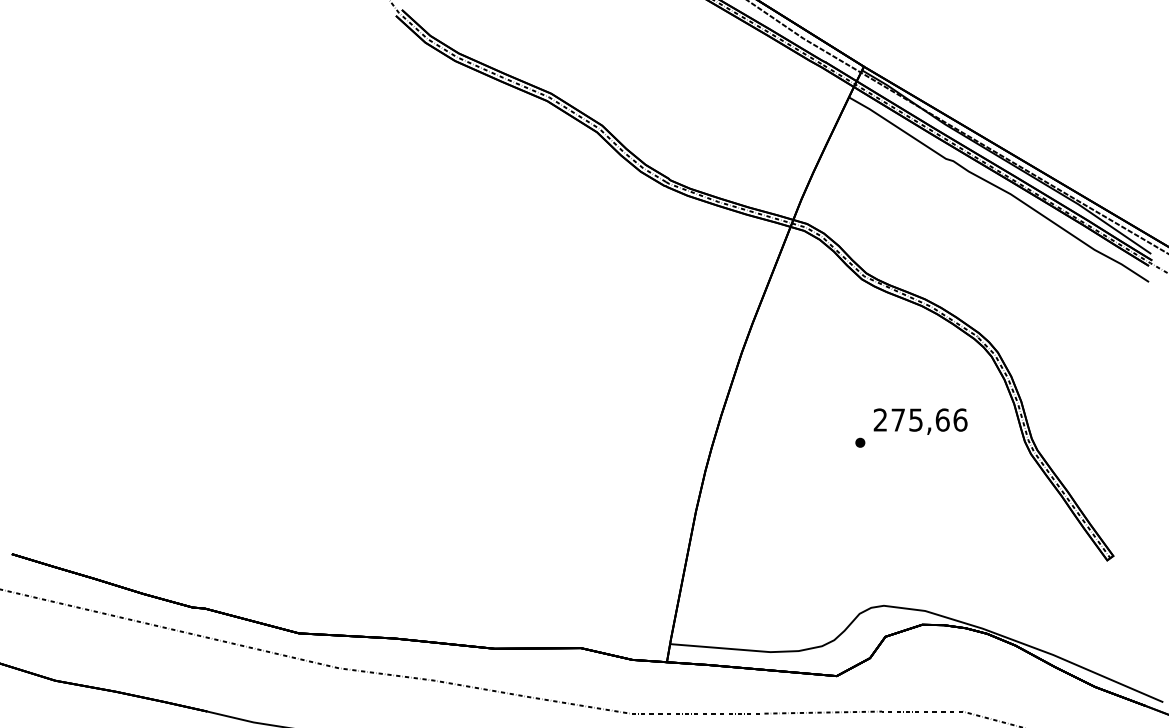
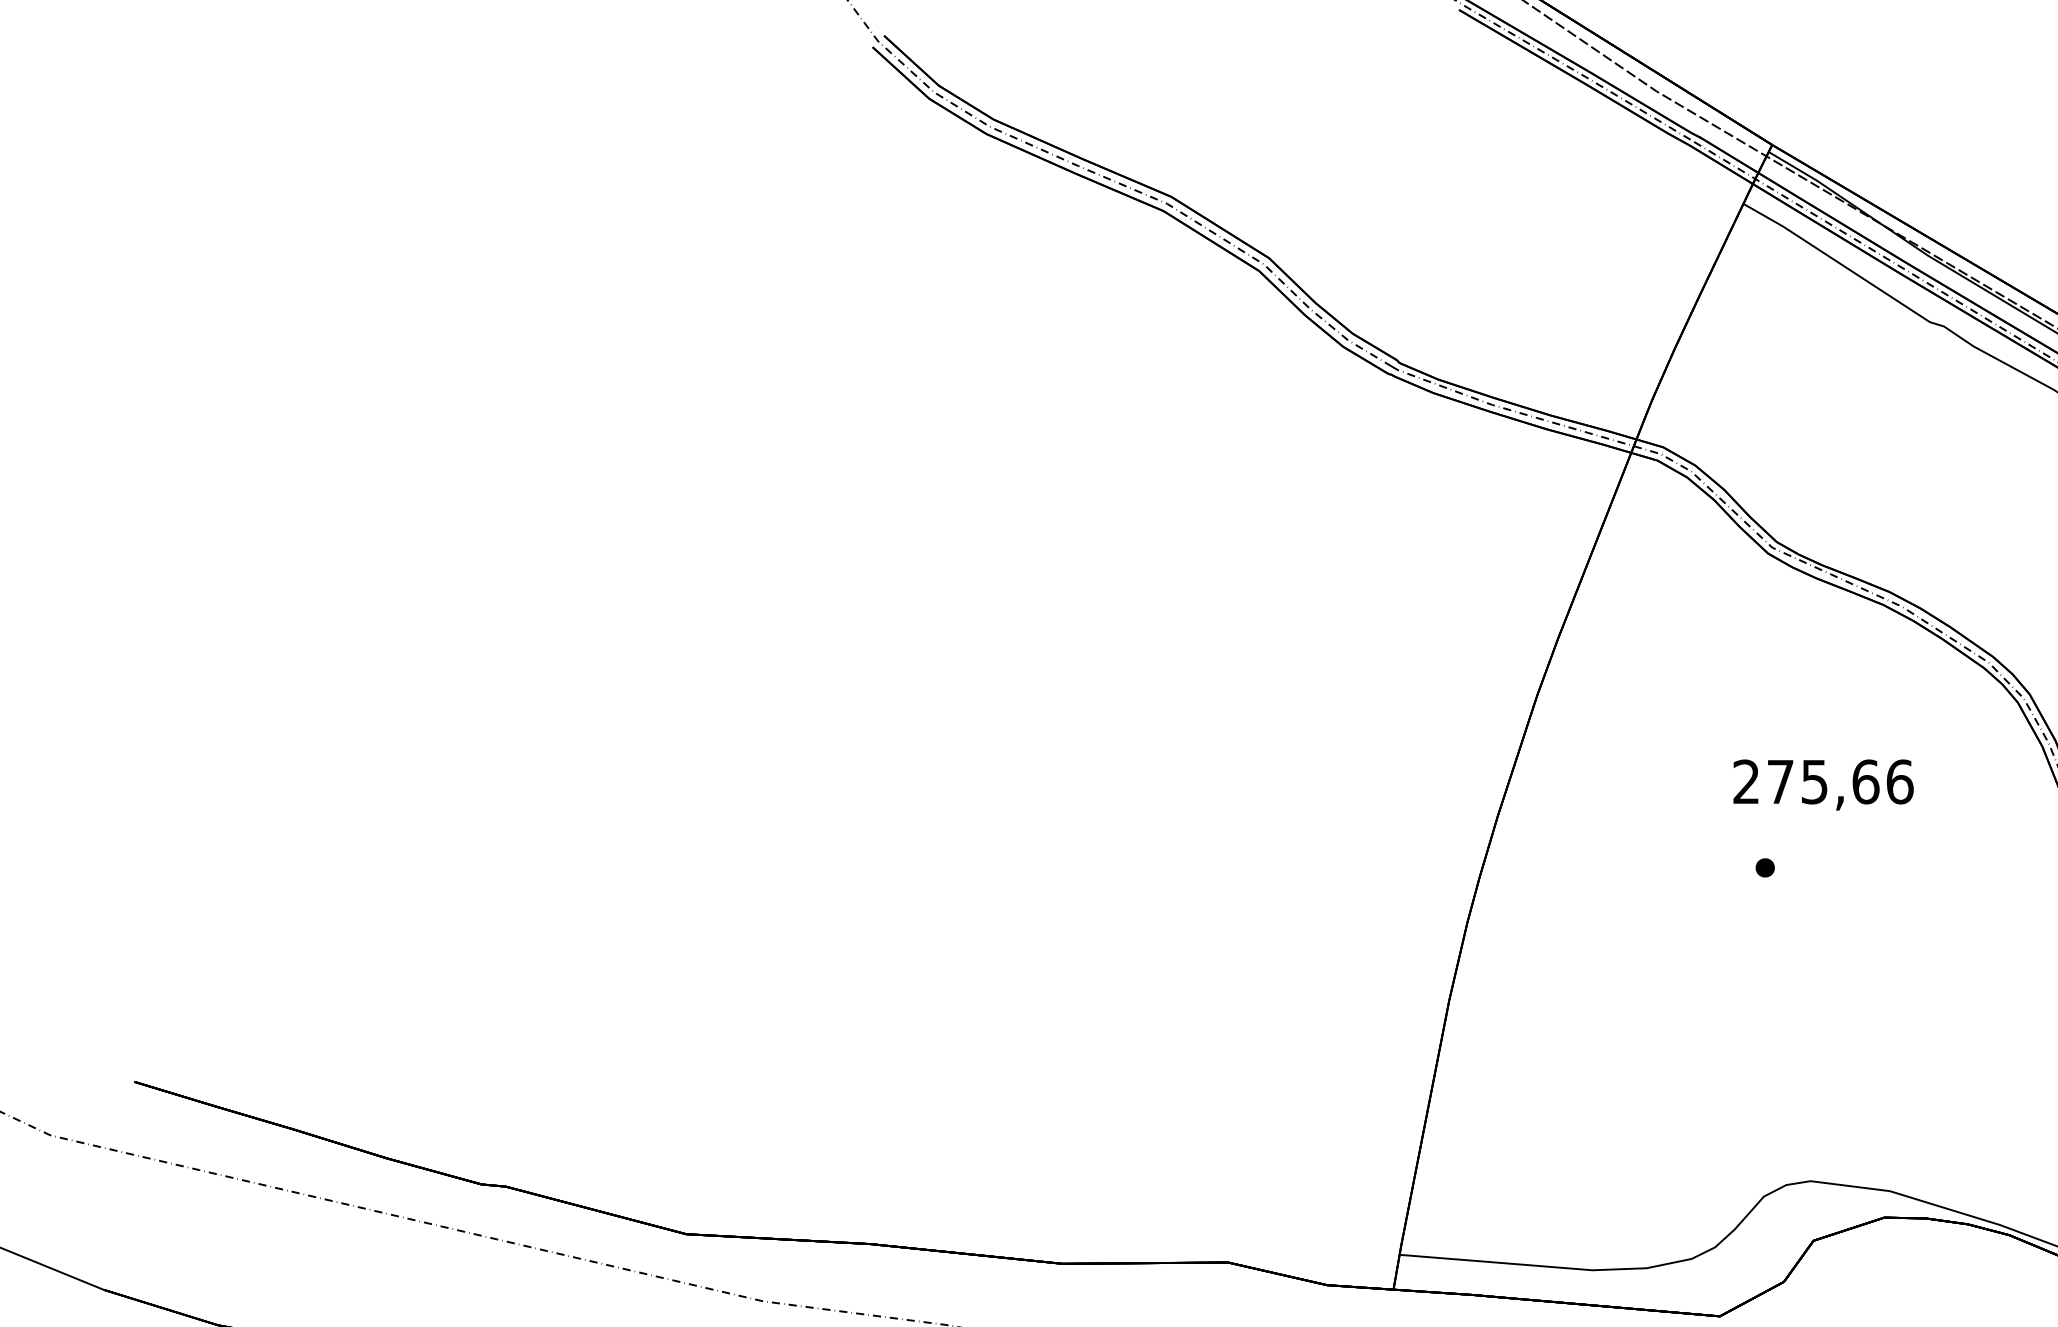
text: (920, 421) -> (1823, 784), moved

